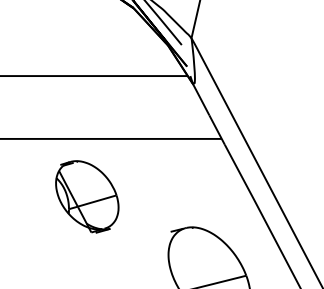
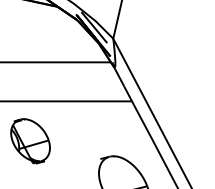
part: (87, 197) -> (30, 141), moved

